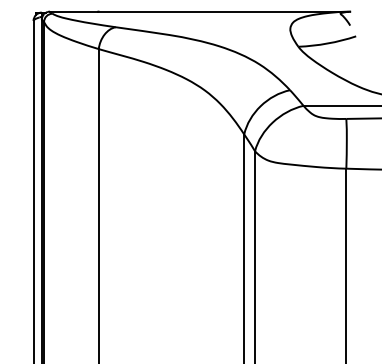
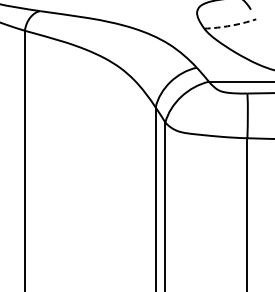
arc: (327, 43) -> (230, 25), solid -> dashed

